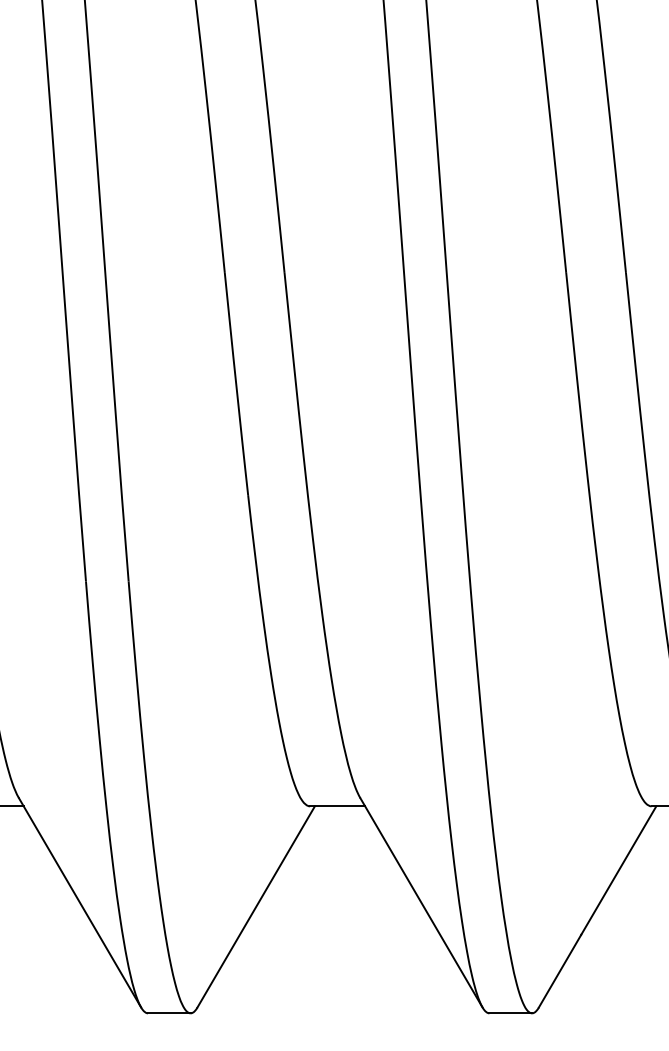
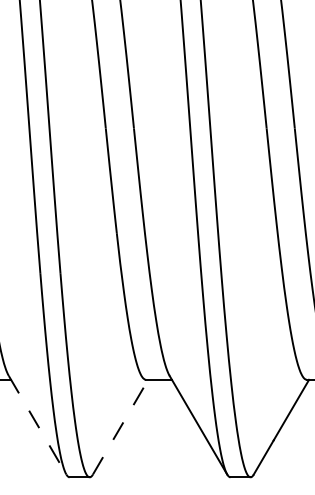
line: (79, 903) -> (37, 425), solid -> dashed
line: (255, 907) -> (120, 427), solid -> dashed

